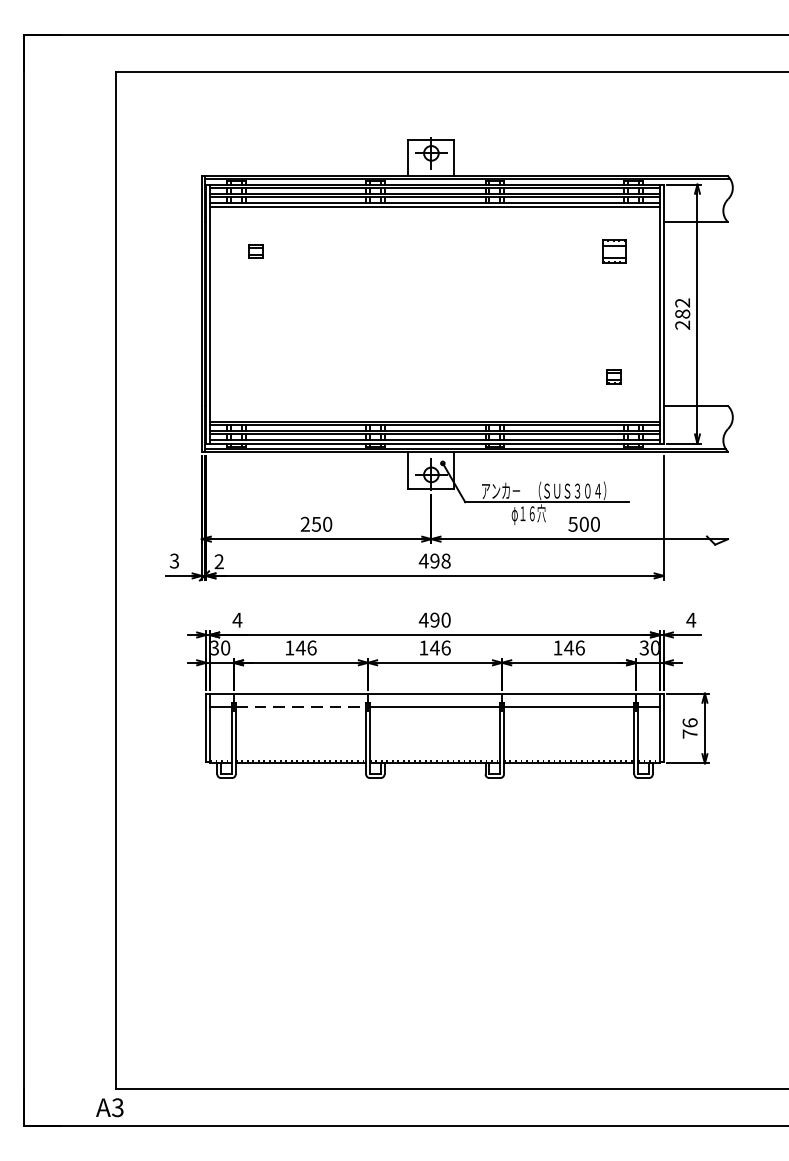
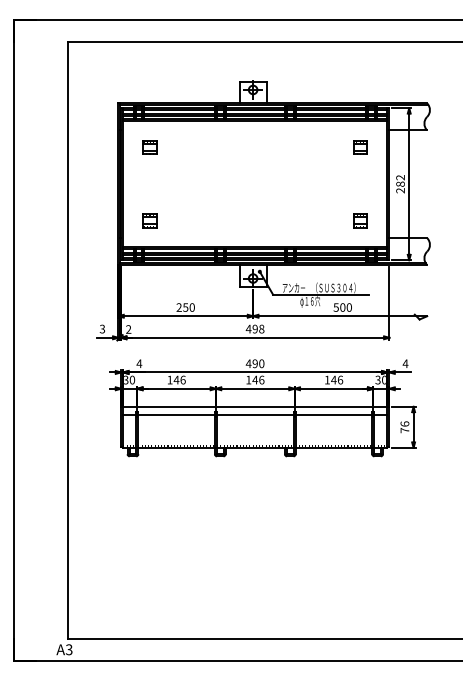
part: (254, 251) -> (149, 147), size x1.67
part: (254, 375) -> (149, 220), added
part: (614, 375) -> (360, 220), size x1.67
line: (302, 706) -> (177, 414), dashed -> solid

